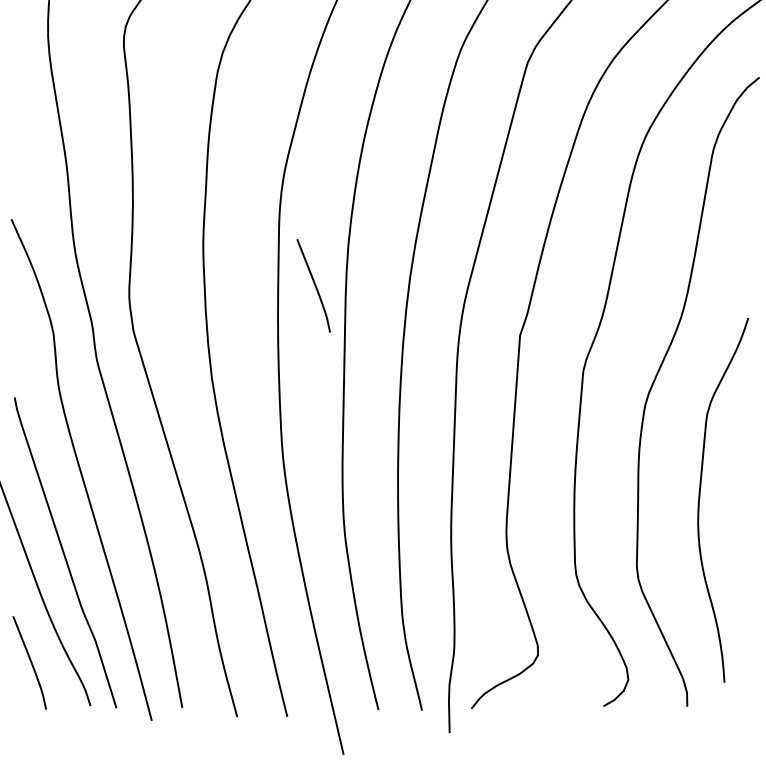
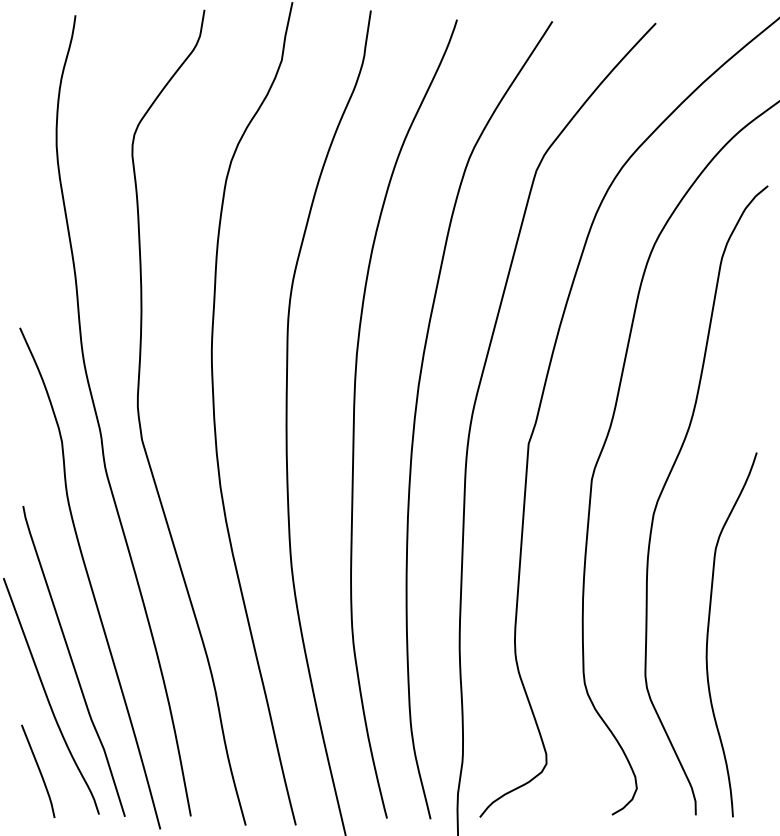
curve: (313, 284) -> (322, 393), removed
curve: (699, 499) -> (708, 634), moved

